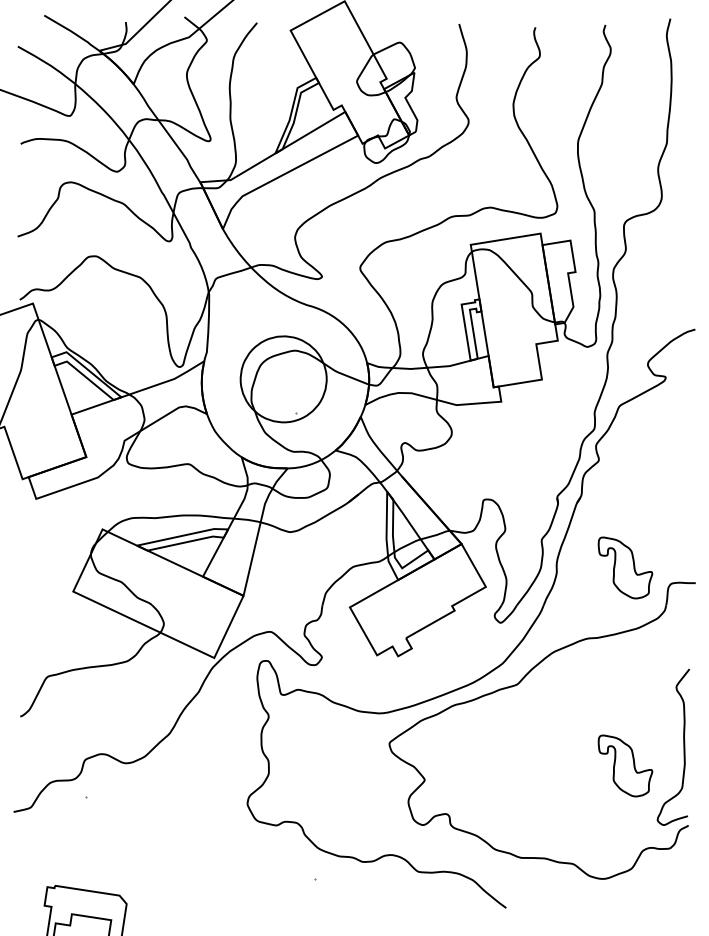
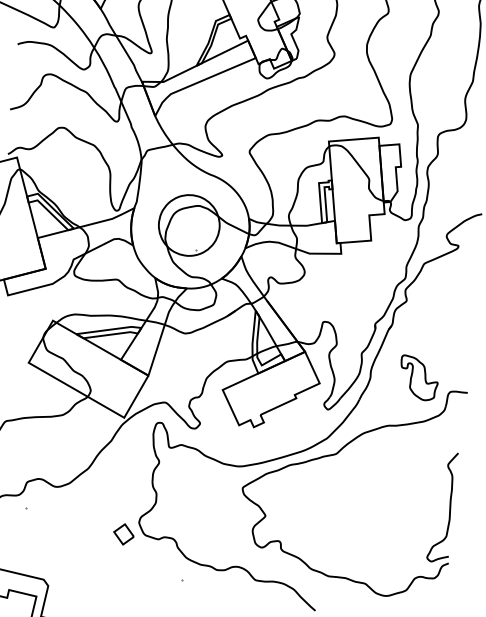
part: (625, 765) -> (407, 517), removed
part: (227, 822) -> (124, 534), added

